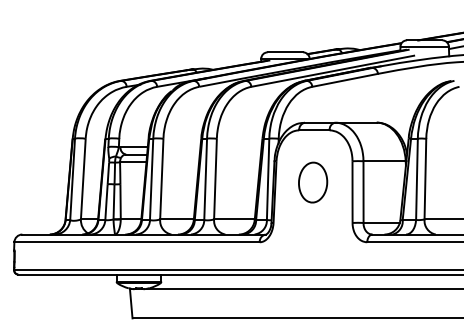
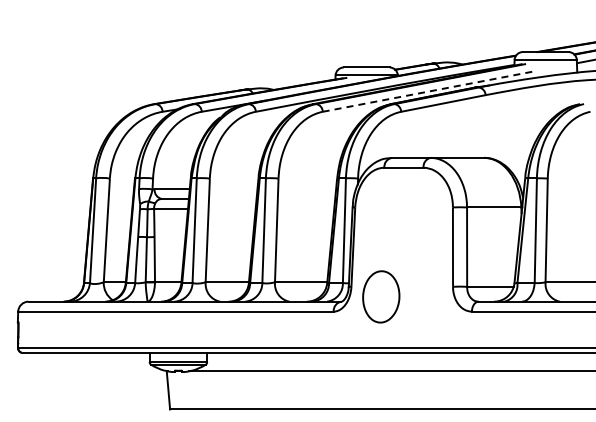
line: (332, 71) -> (427, 91), solid -> dashed
part: (313, 182) -> (381, 296), moved

